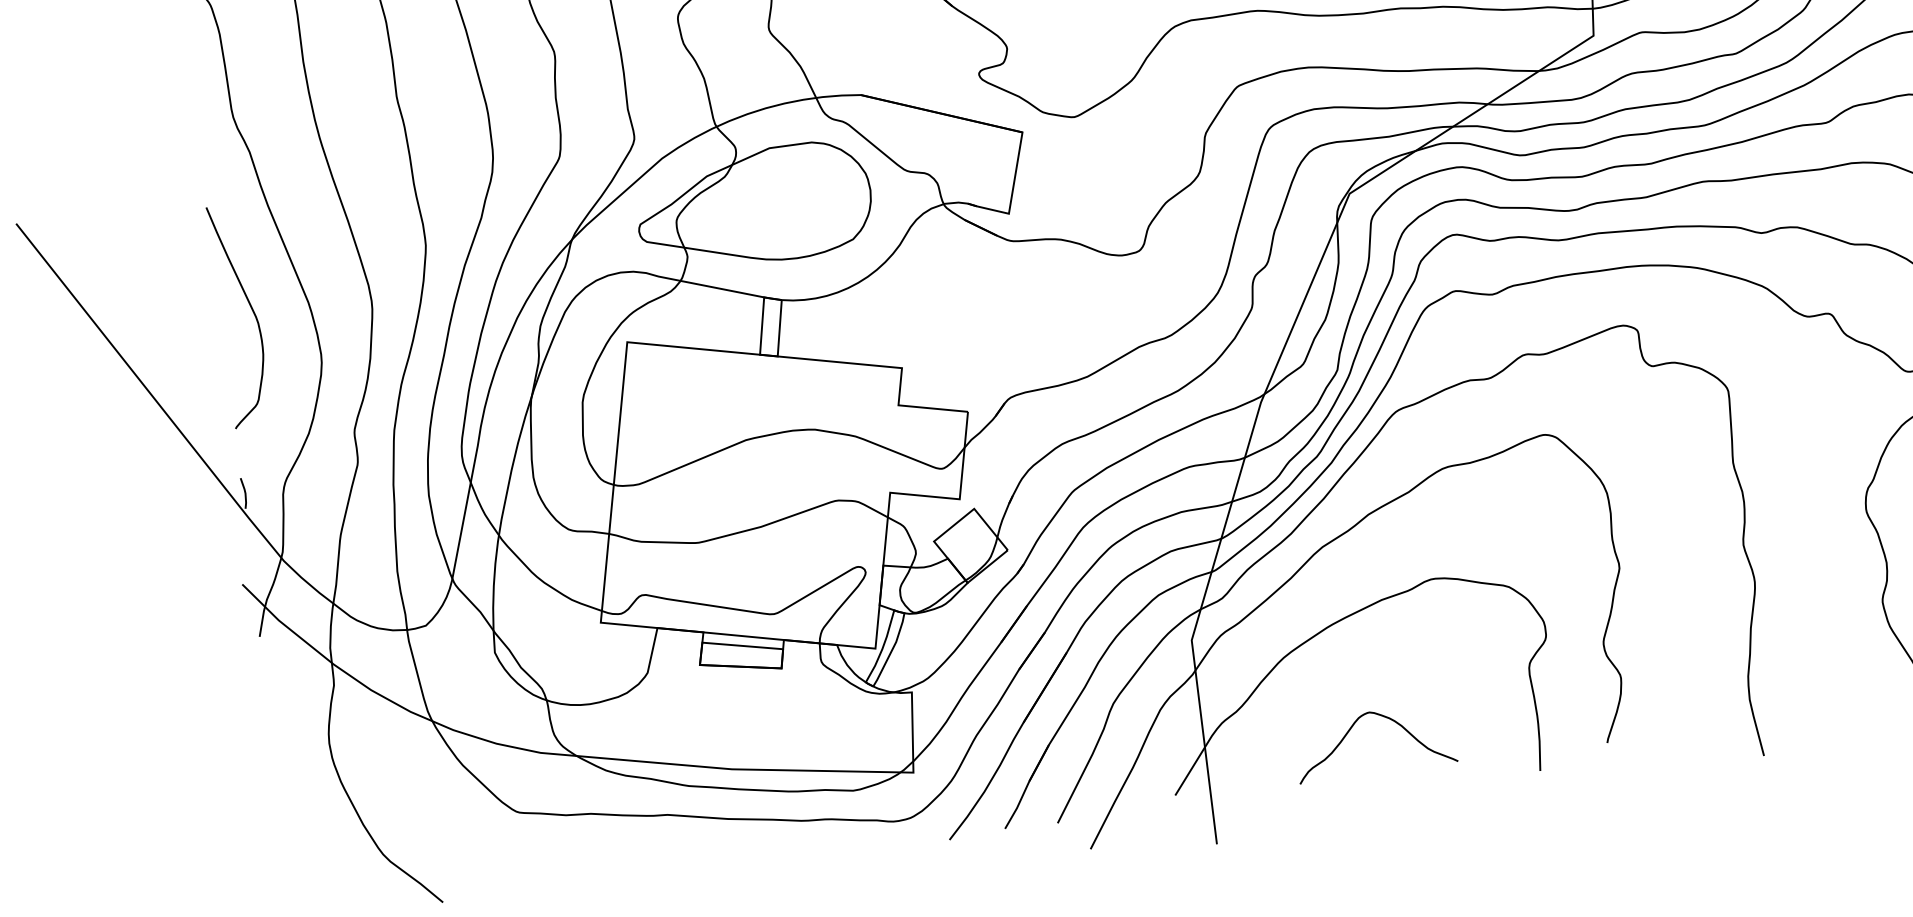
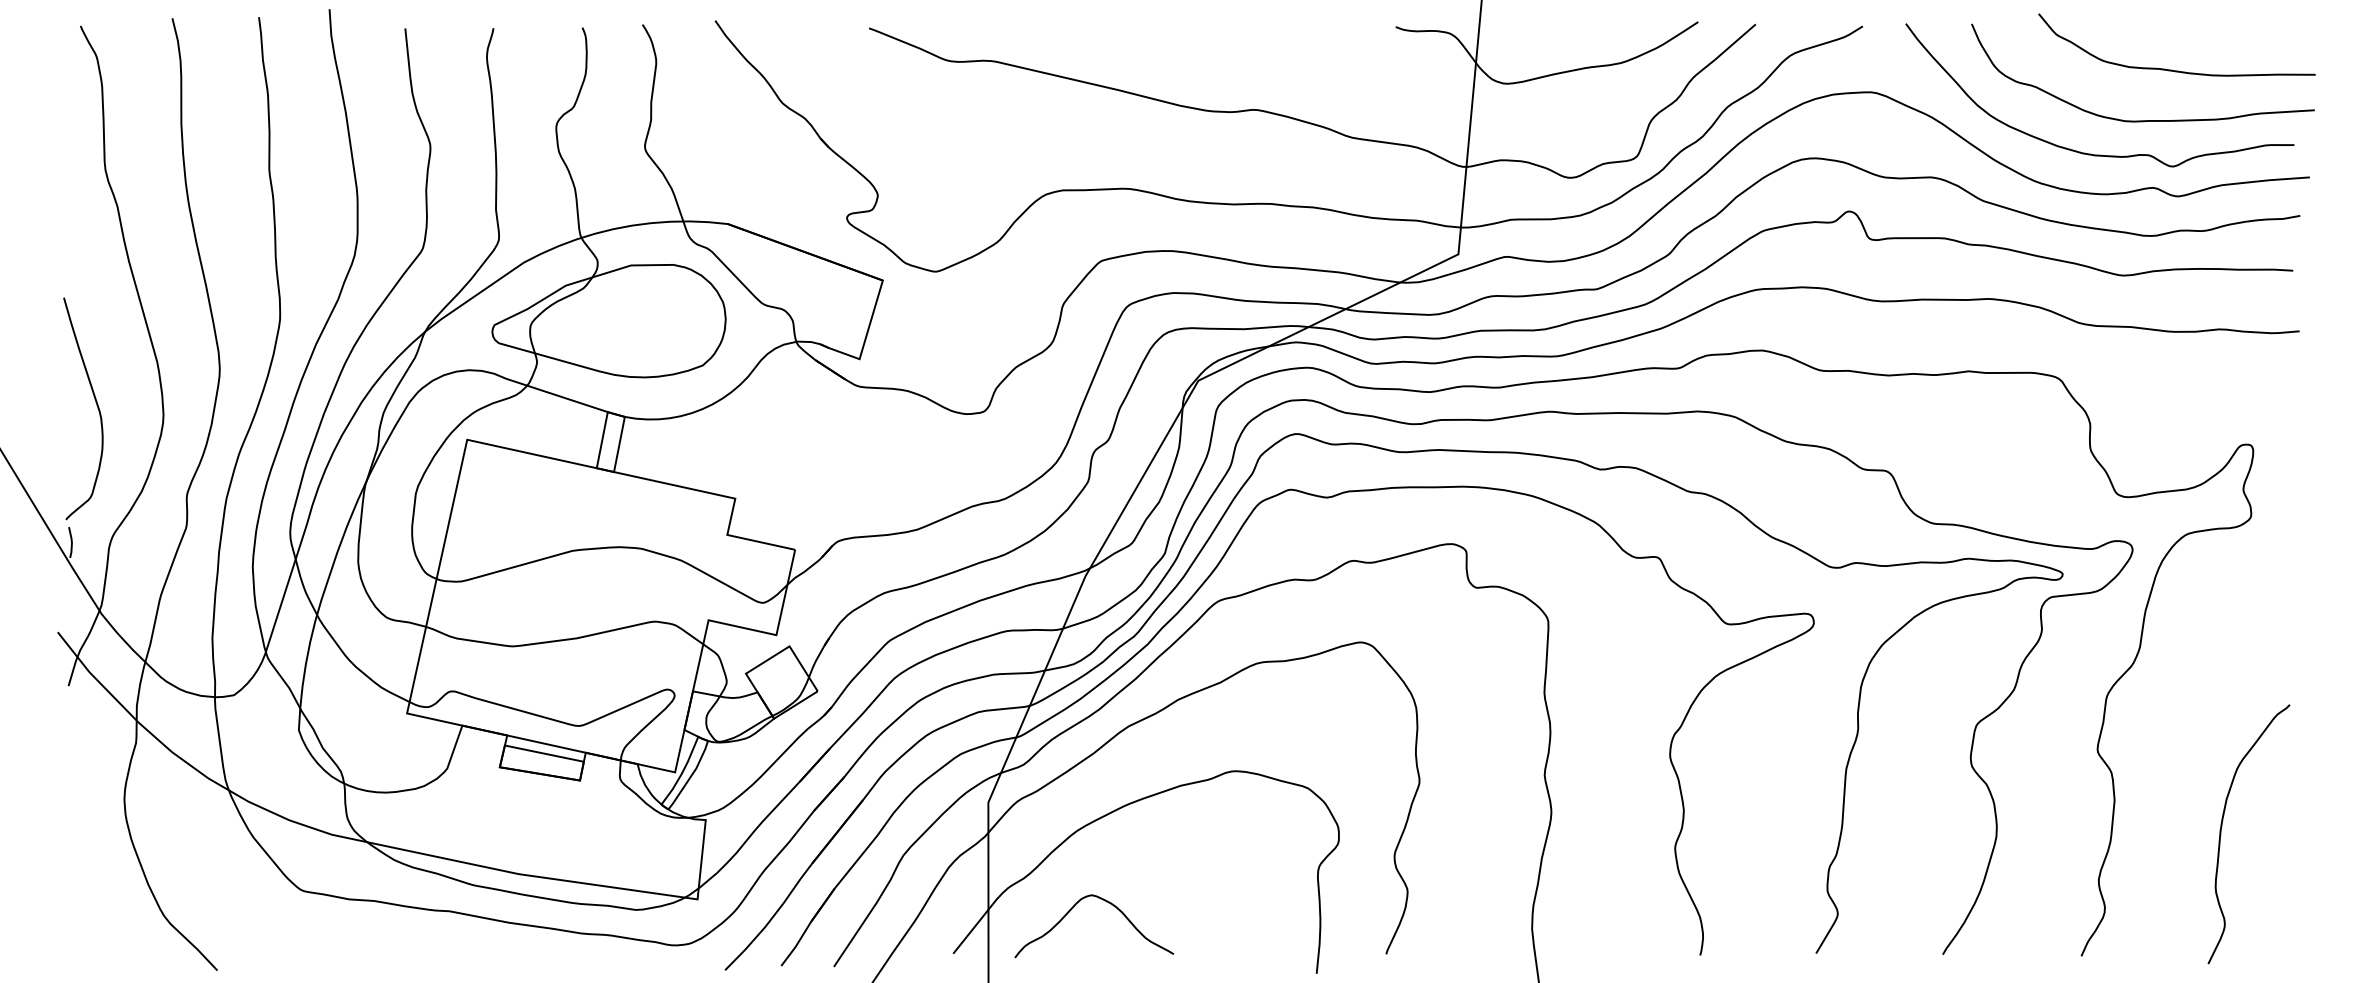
curve: (252, 311) -> (96, 405), moved
curve: (1384, 717) -> (1106, 902), moved

